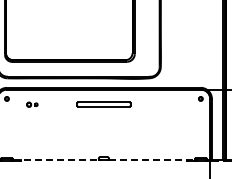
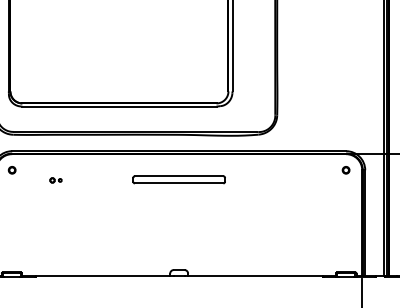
part: (32, 104) -> (56, 179), size x0.62
line: (56, 160) -> (97, 276), dashed -> solid
line: (152, 160) -> (262, 276), dashed -> solid

